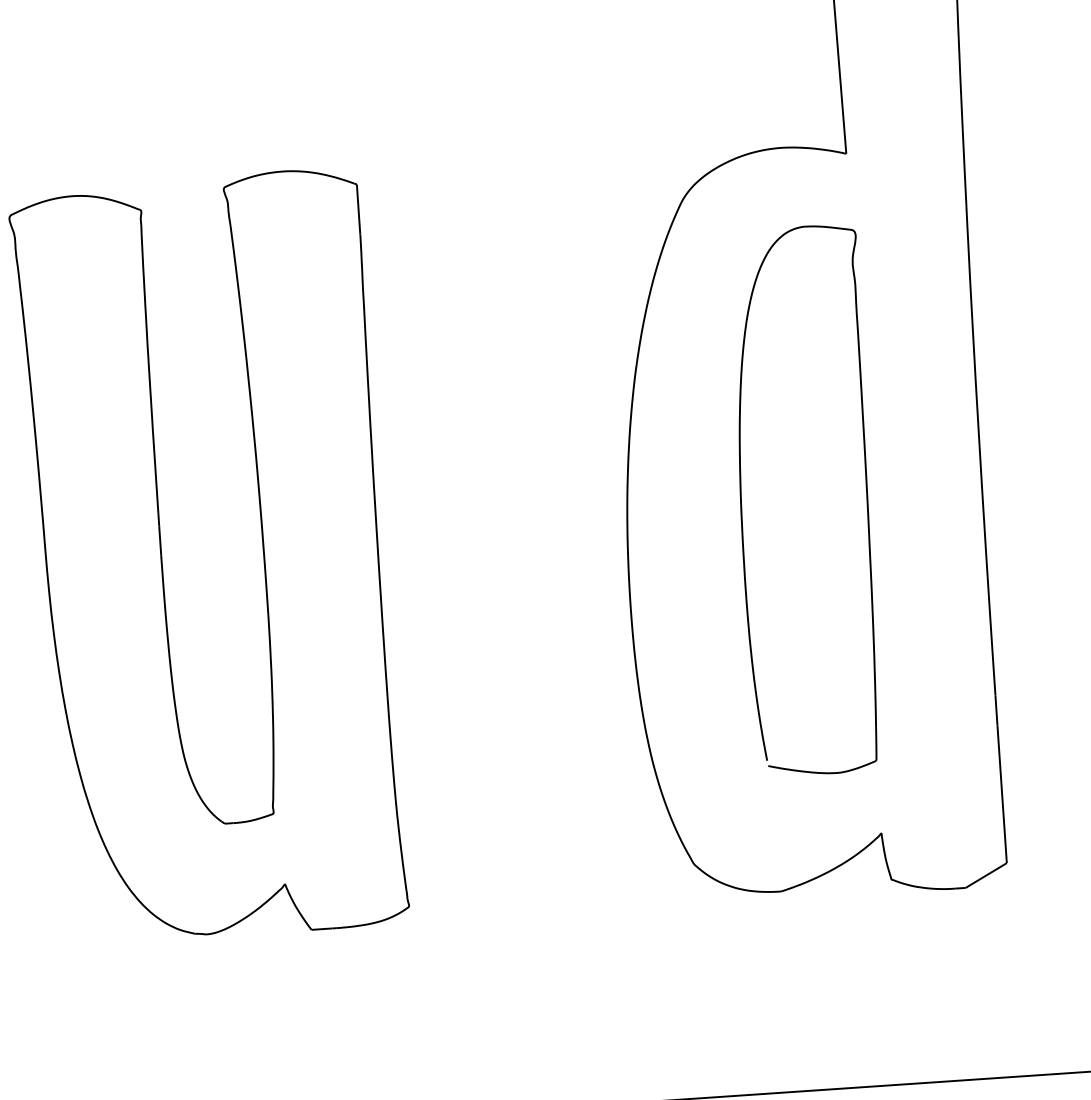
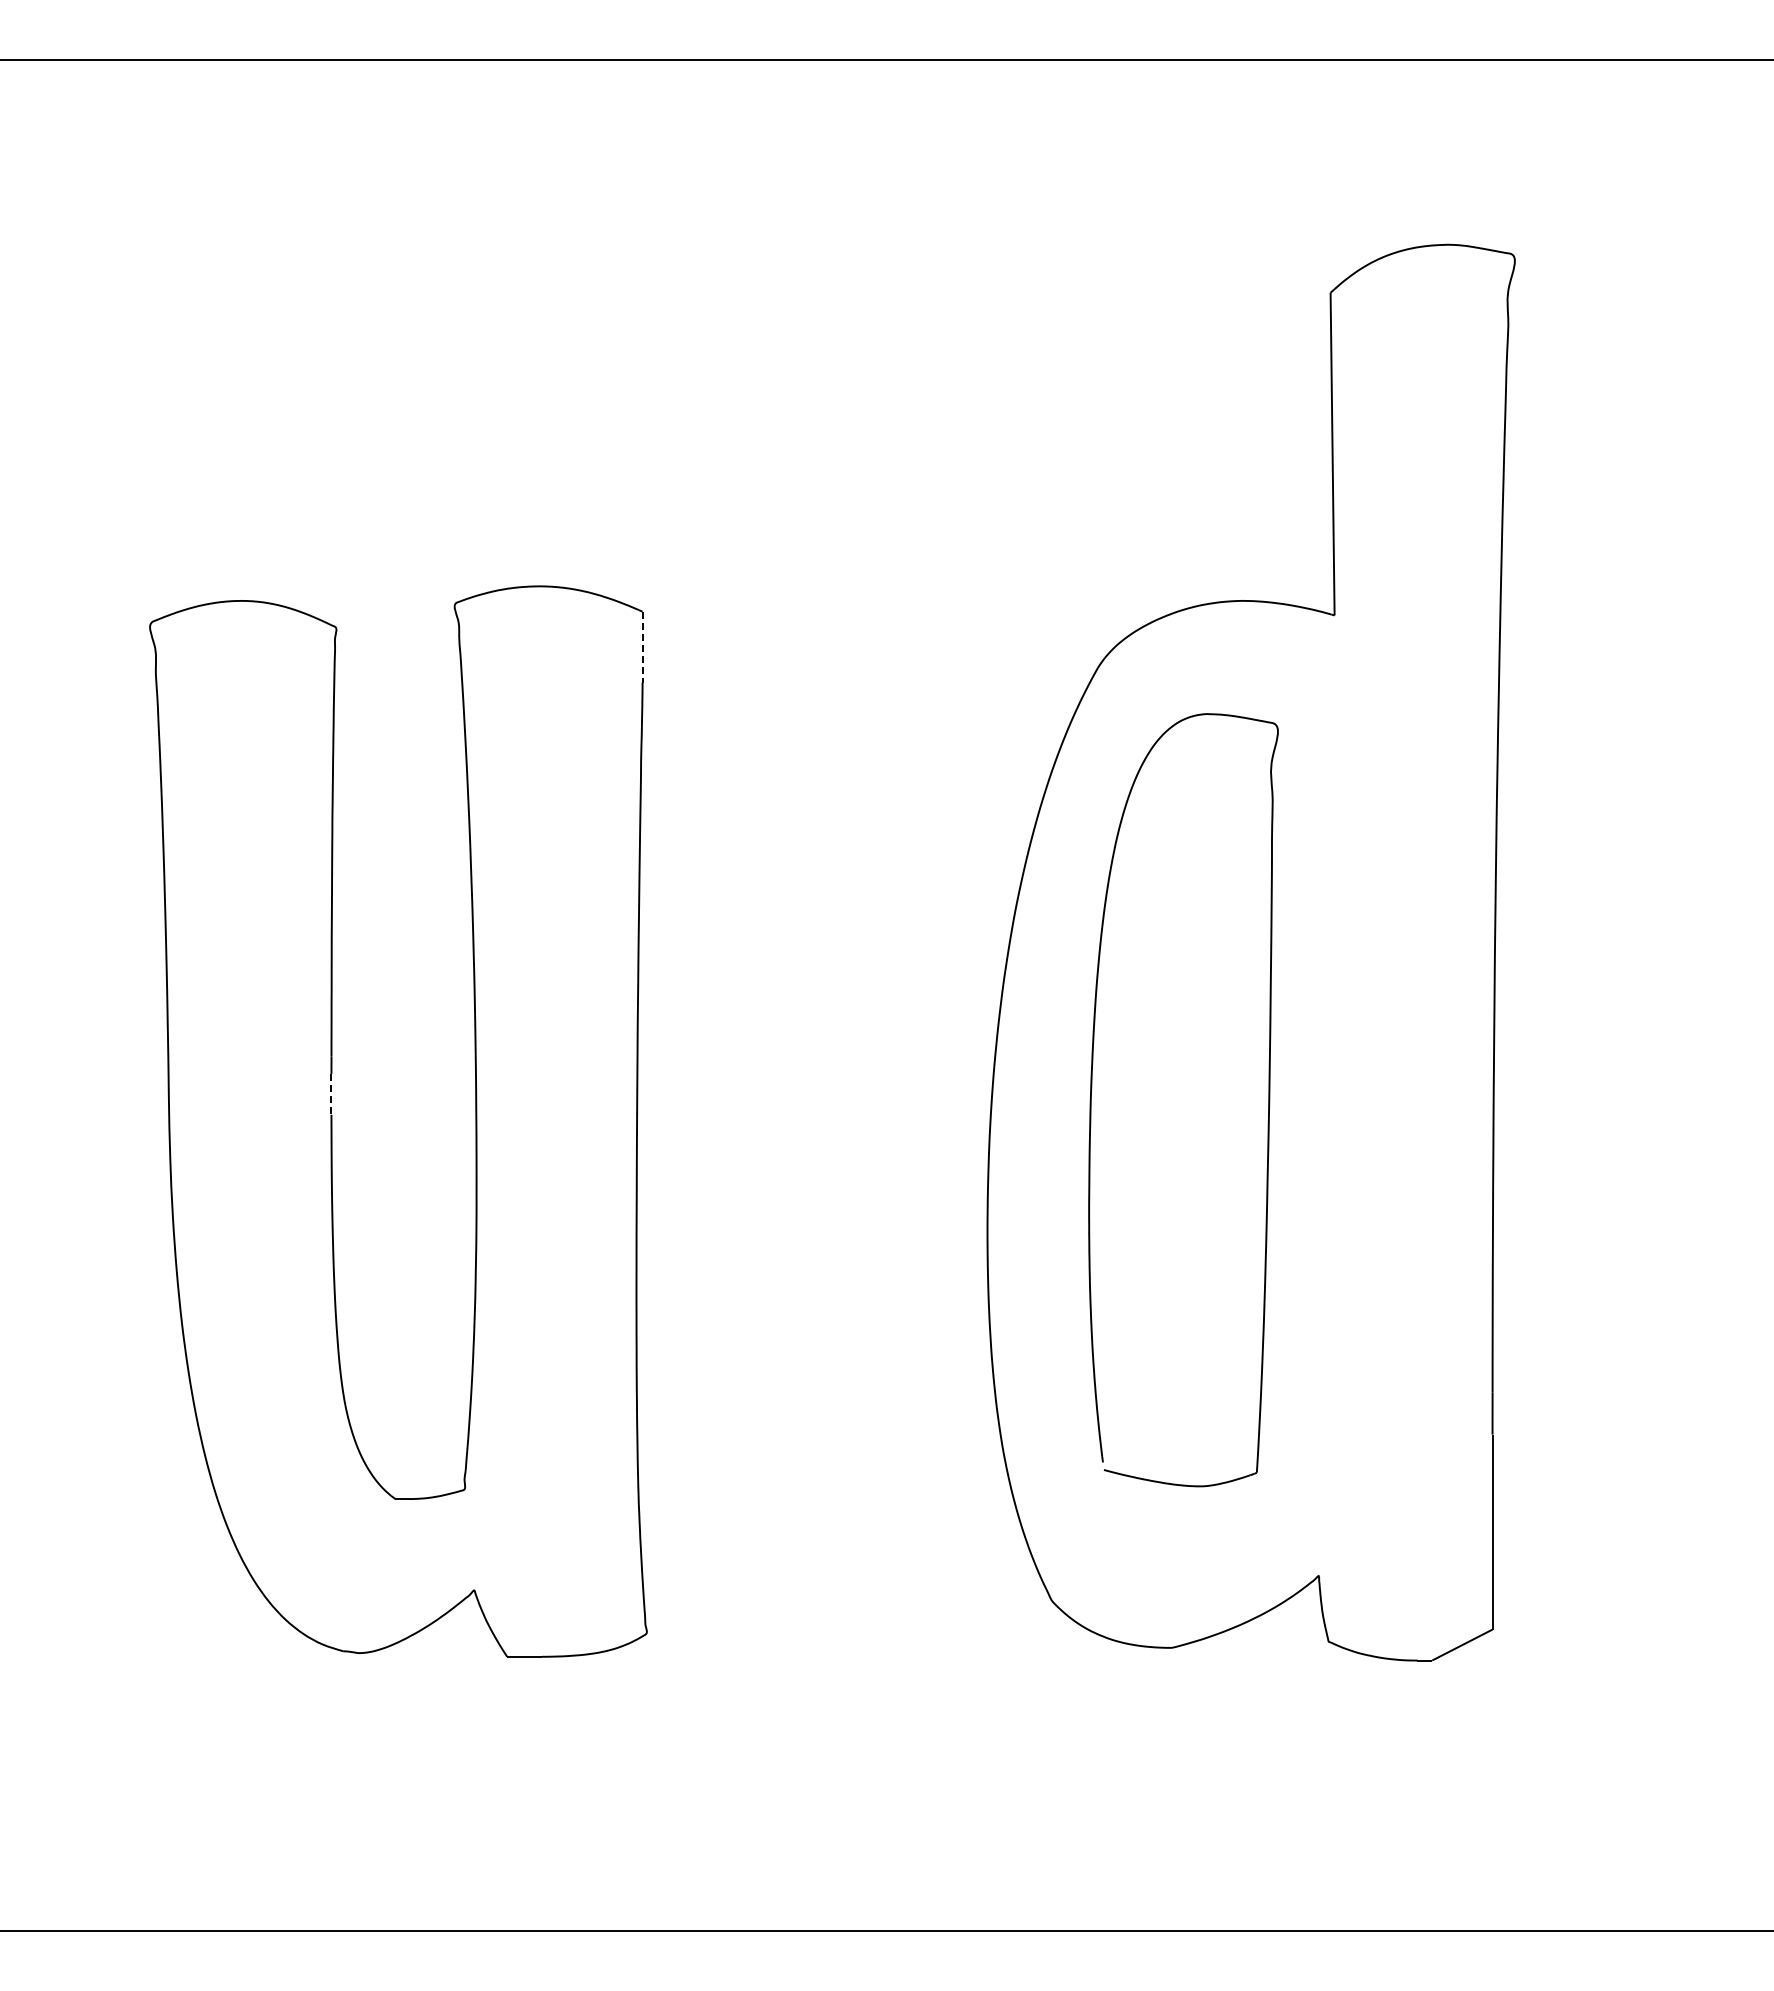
line: (358, 209) -> (642, 647), solid -> dashed
part: (866, 496) -> (1268, 1100), moved
line: (160, 540) -> (331, 1094), solid -> dashed

